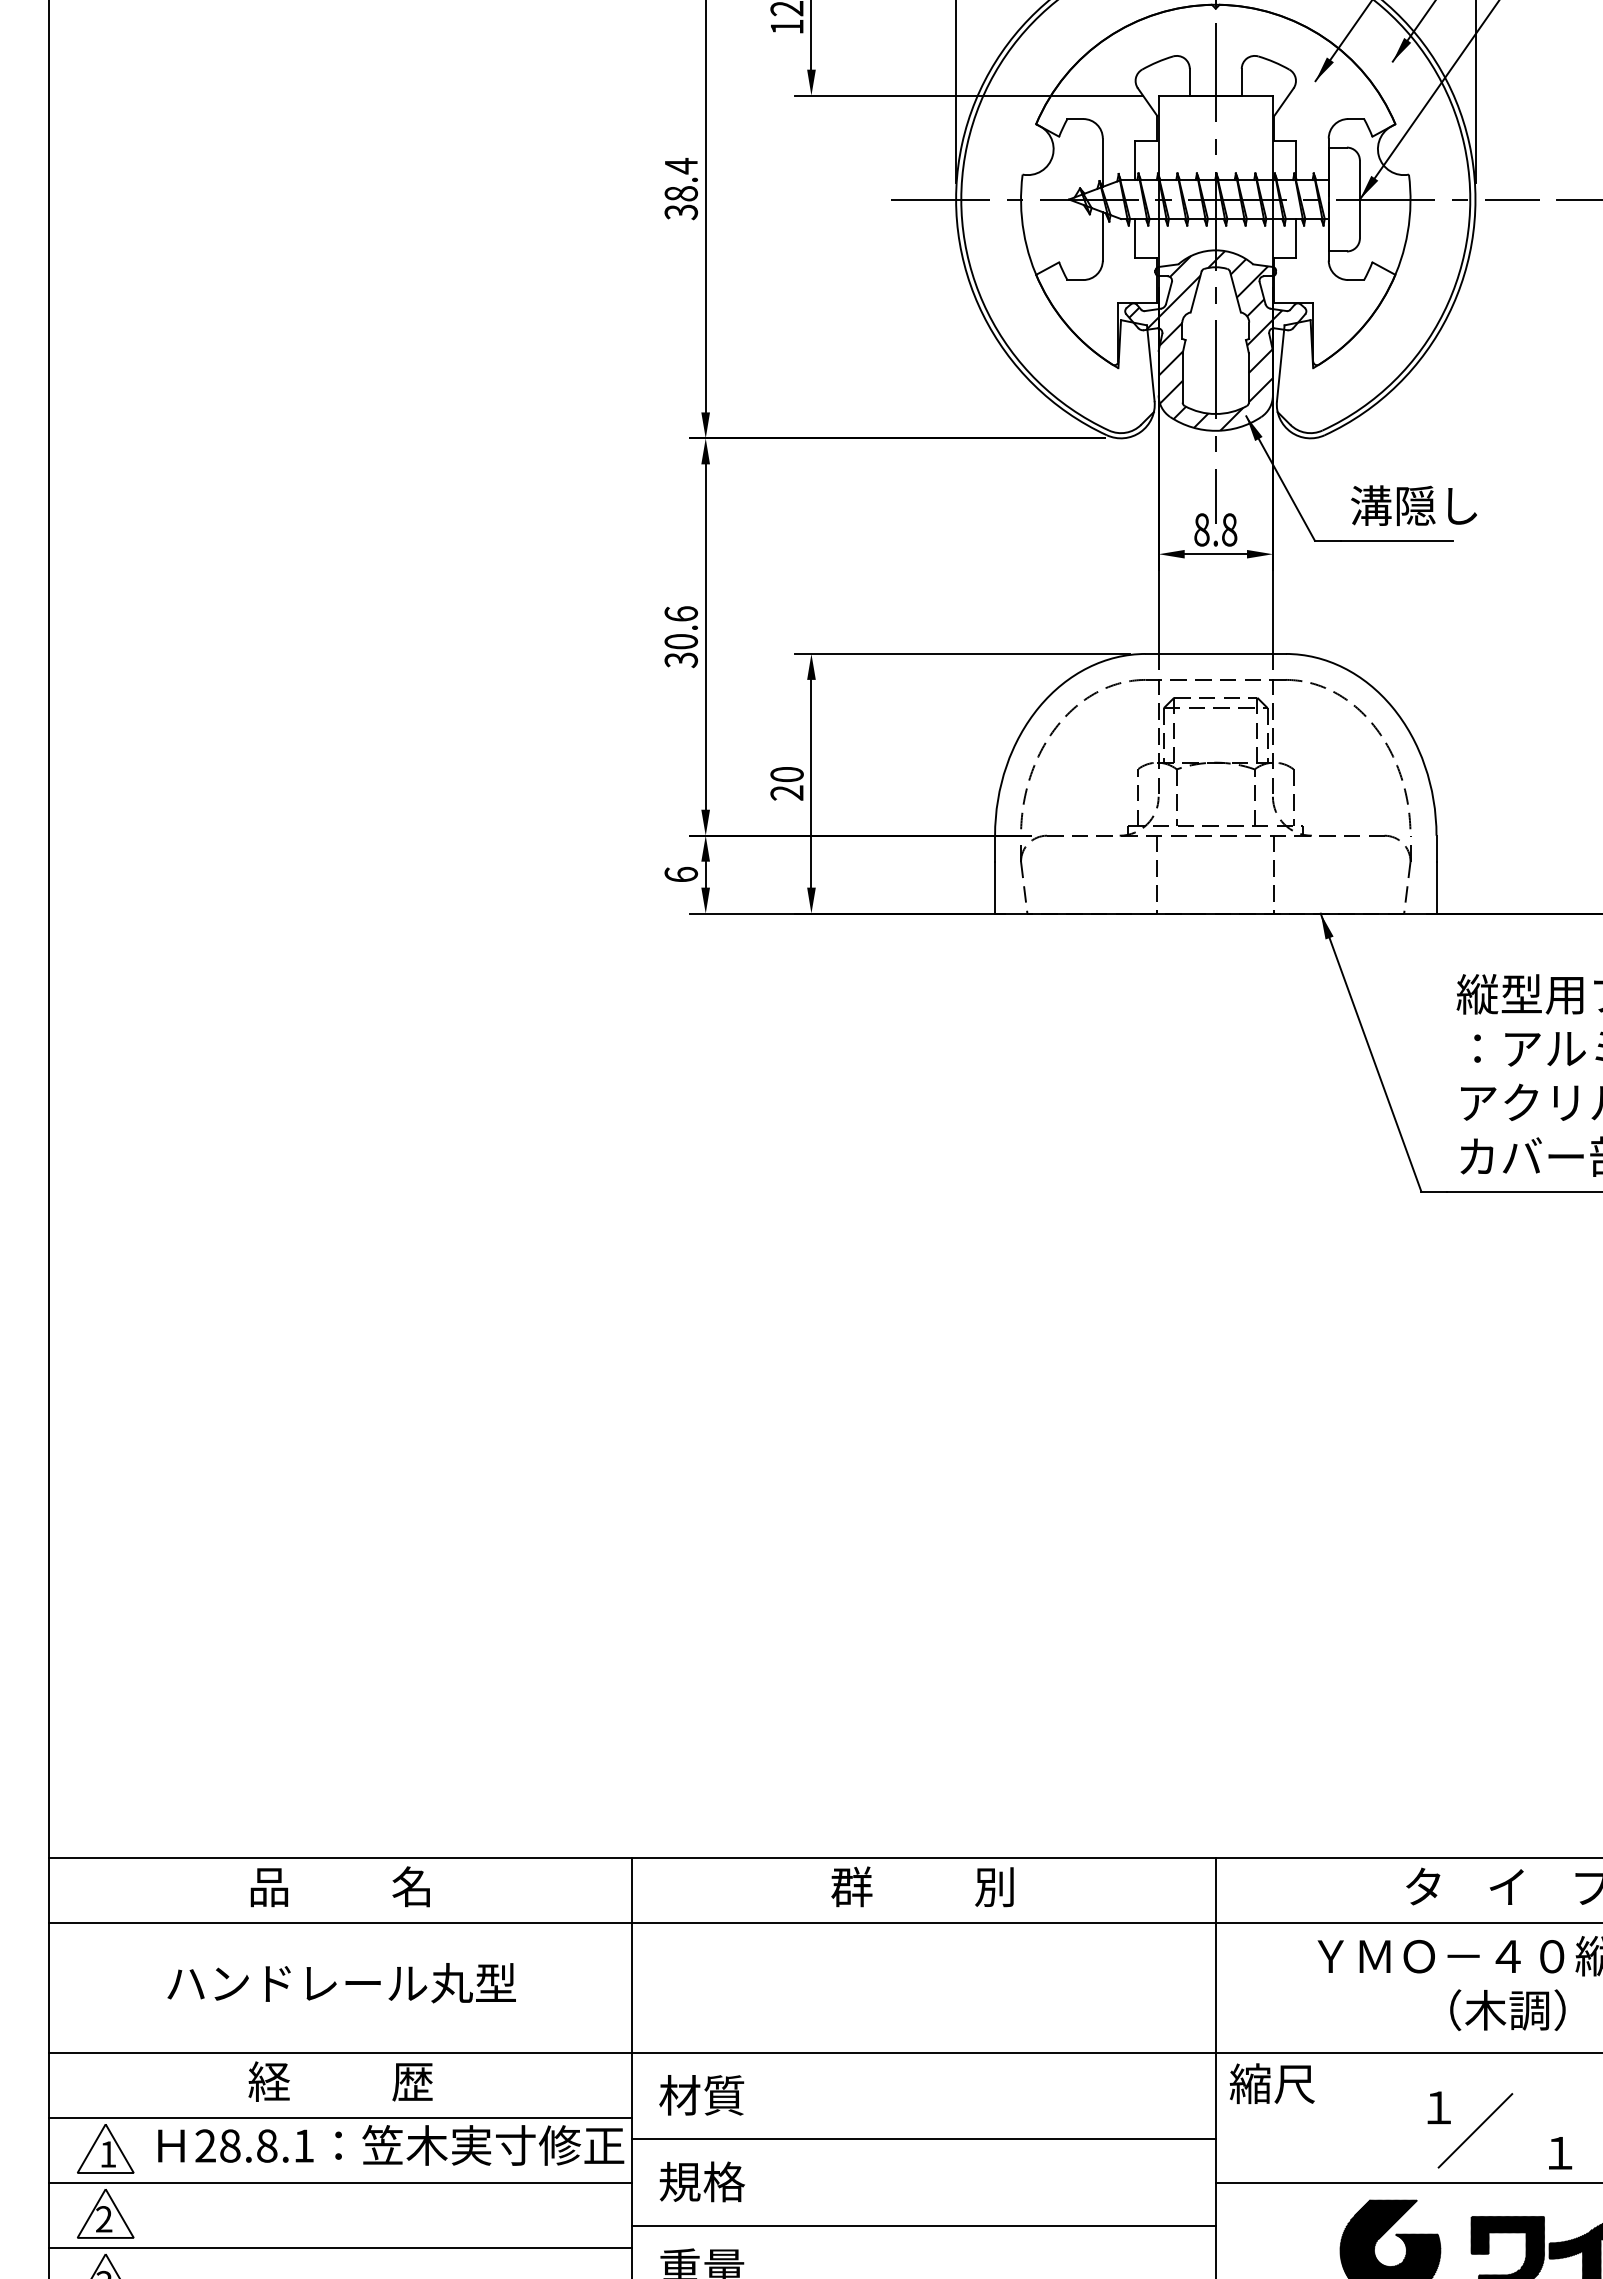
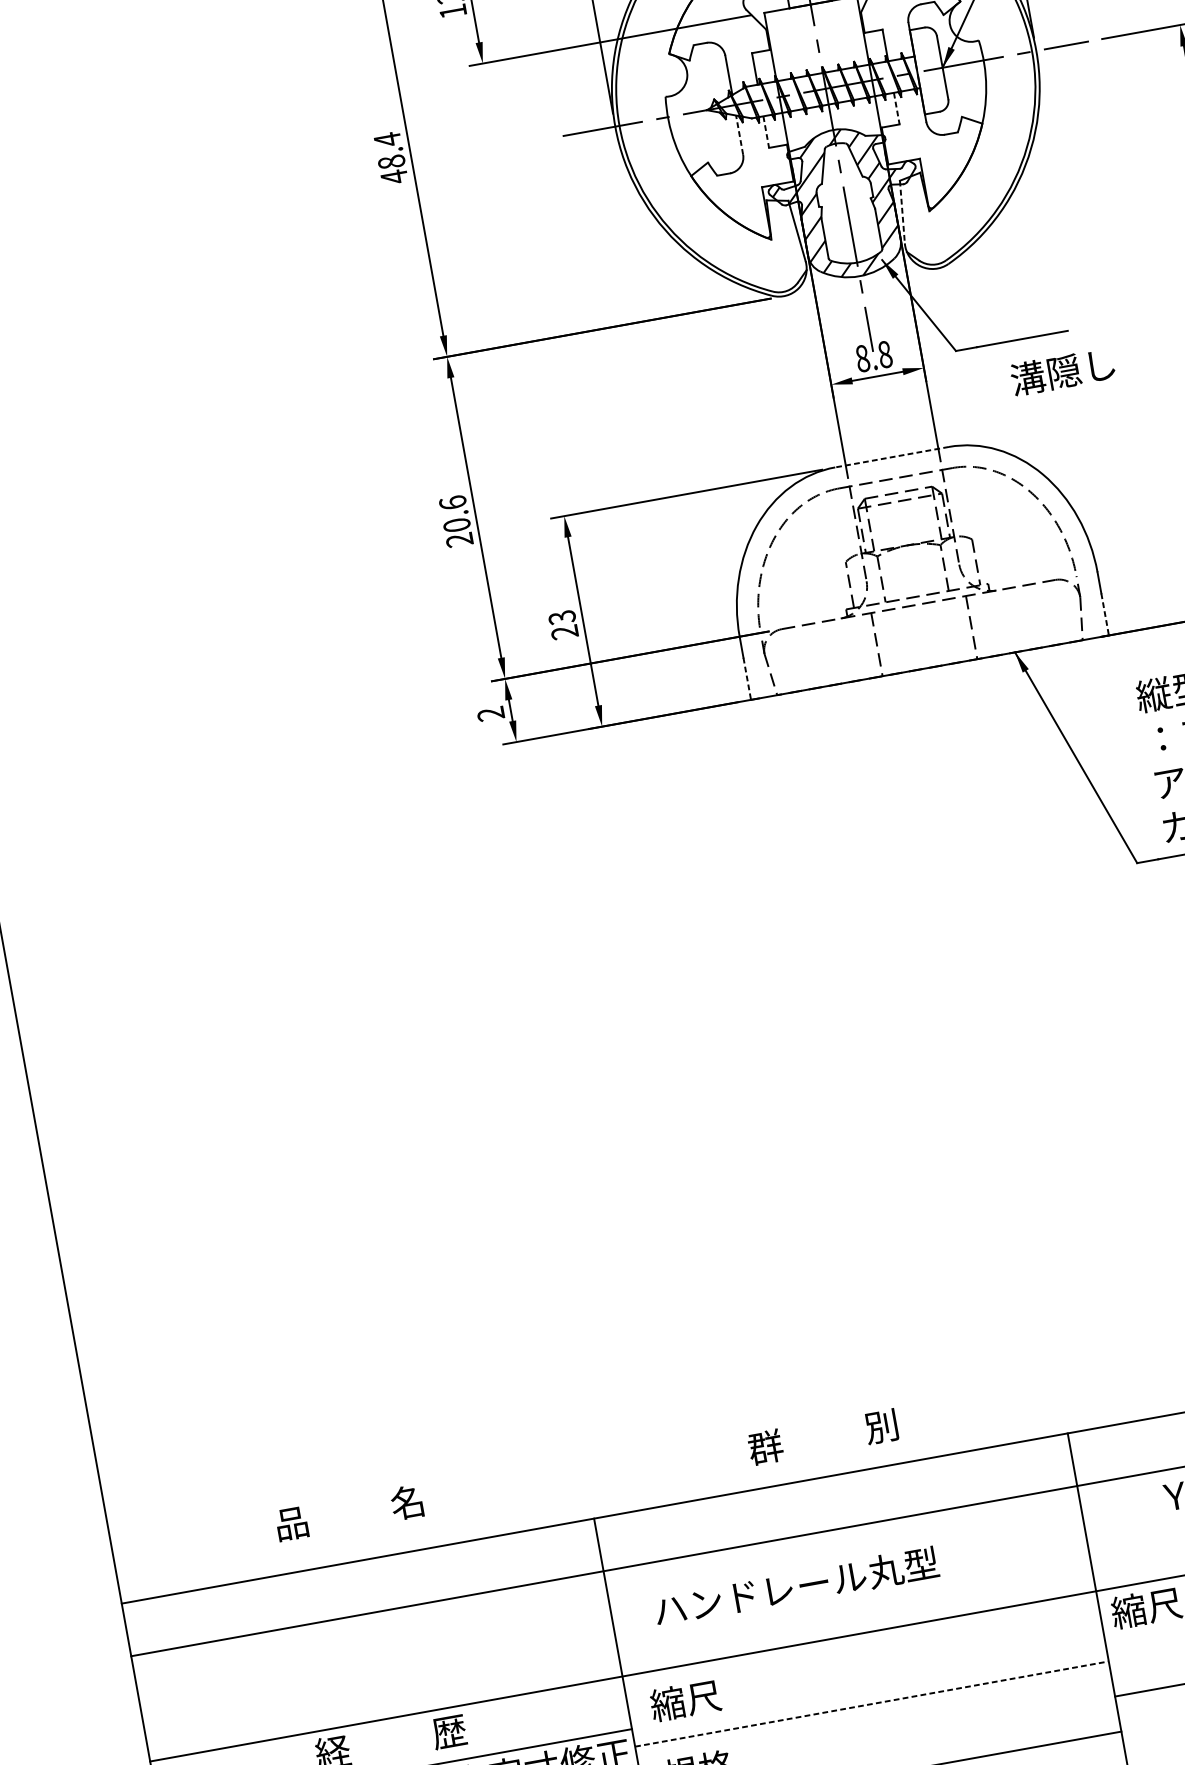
text: (681, 212) -> (394, 177), 38.4 -> 48.4
line: (1102, 235) -> (739, 134), solid -> dashed
line: (1135, 238) -> (766, 132), solid -> dashed
line: (1296, 238) -> (896, 108), solid -> dashed
line: (1280, 363) -> (902, 212), solid -> dashed
text: (1413, 505) -> (1062, 371), moved
line: (1215, 653) -> (891, 456), solid -> dashed
text: (681, 660) -> (459, 540), 30.6 -> 20.6
text: (786, 774) -> (561, 617), 20 -> 23
text: (681, 874) -> (491, 713), 6 -> 2
line: (995, 887) -> (747, 678), solid -> dashed
line: (1436, 887) -> (1105, 614), solid -> dashed
text: (339, 1886) -> (348, 1512), moved
text: (922, 1886) -> (822, 1436), moved
text: (341, 1983) -> (796, 1587), moved
text: (701, 2094) -> (685, 1700), 材質 -> 縮尺
line: (924, 2139) -> (872, 1703), solid -> dashed

